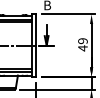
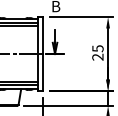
text: (82, 44) -> (97, 52), 49 -> 25

